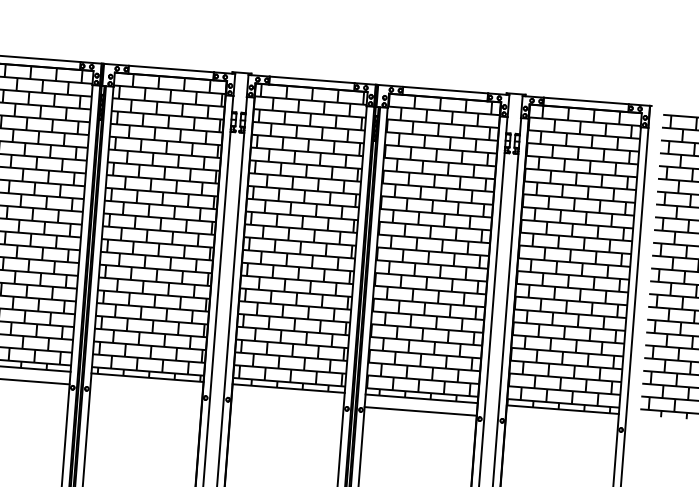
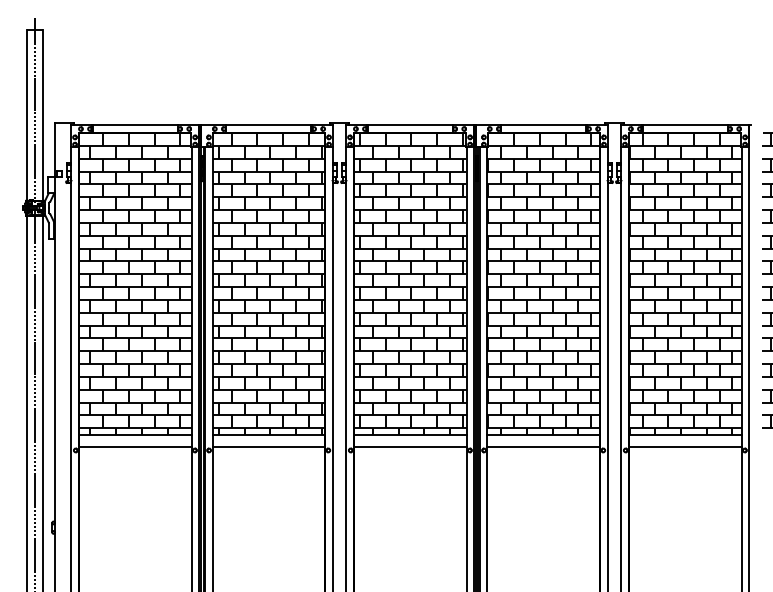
line: (146, 390) -> (268, 447), added
line: (287, 401) -> (410, 447), added
line: (562, 422) -> (685, 447), added

